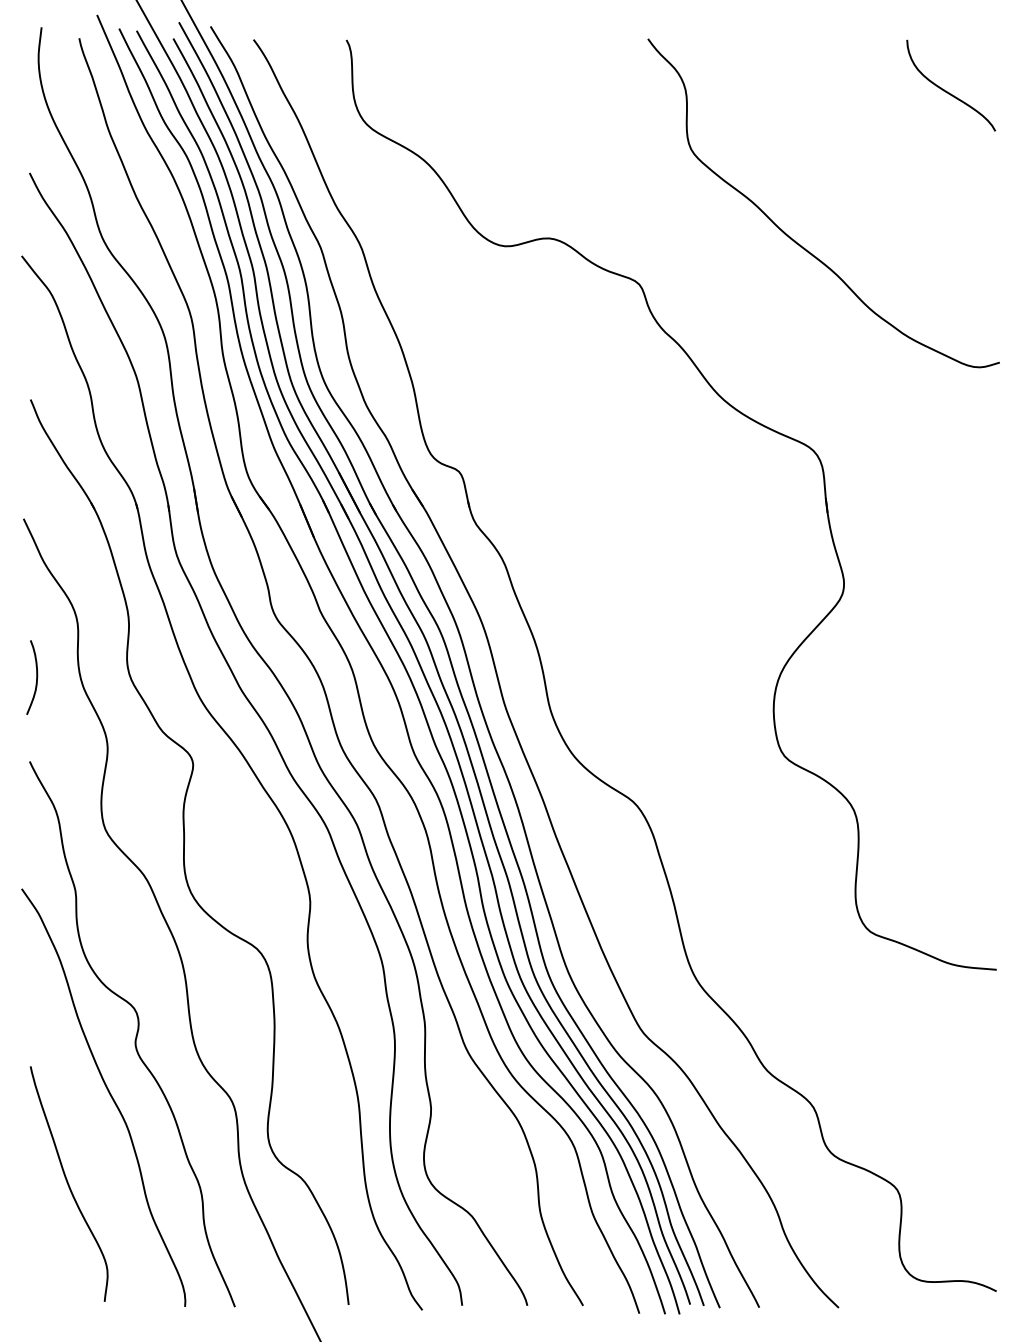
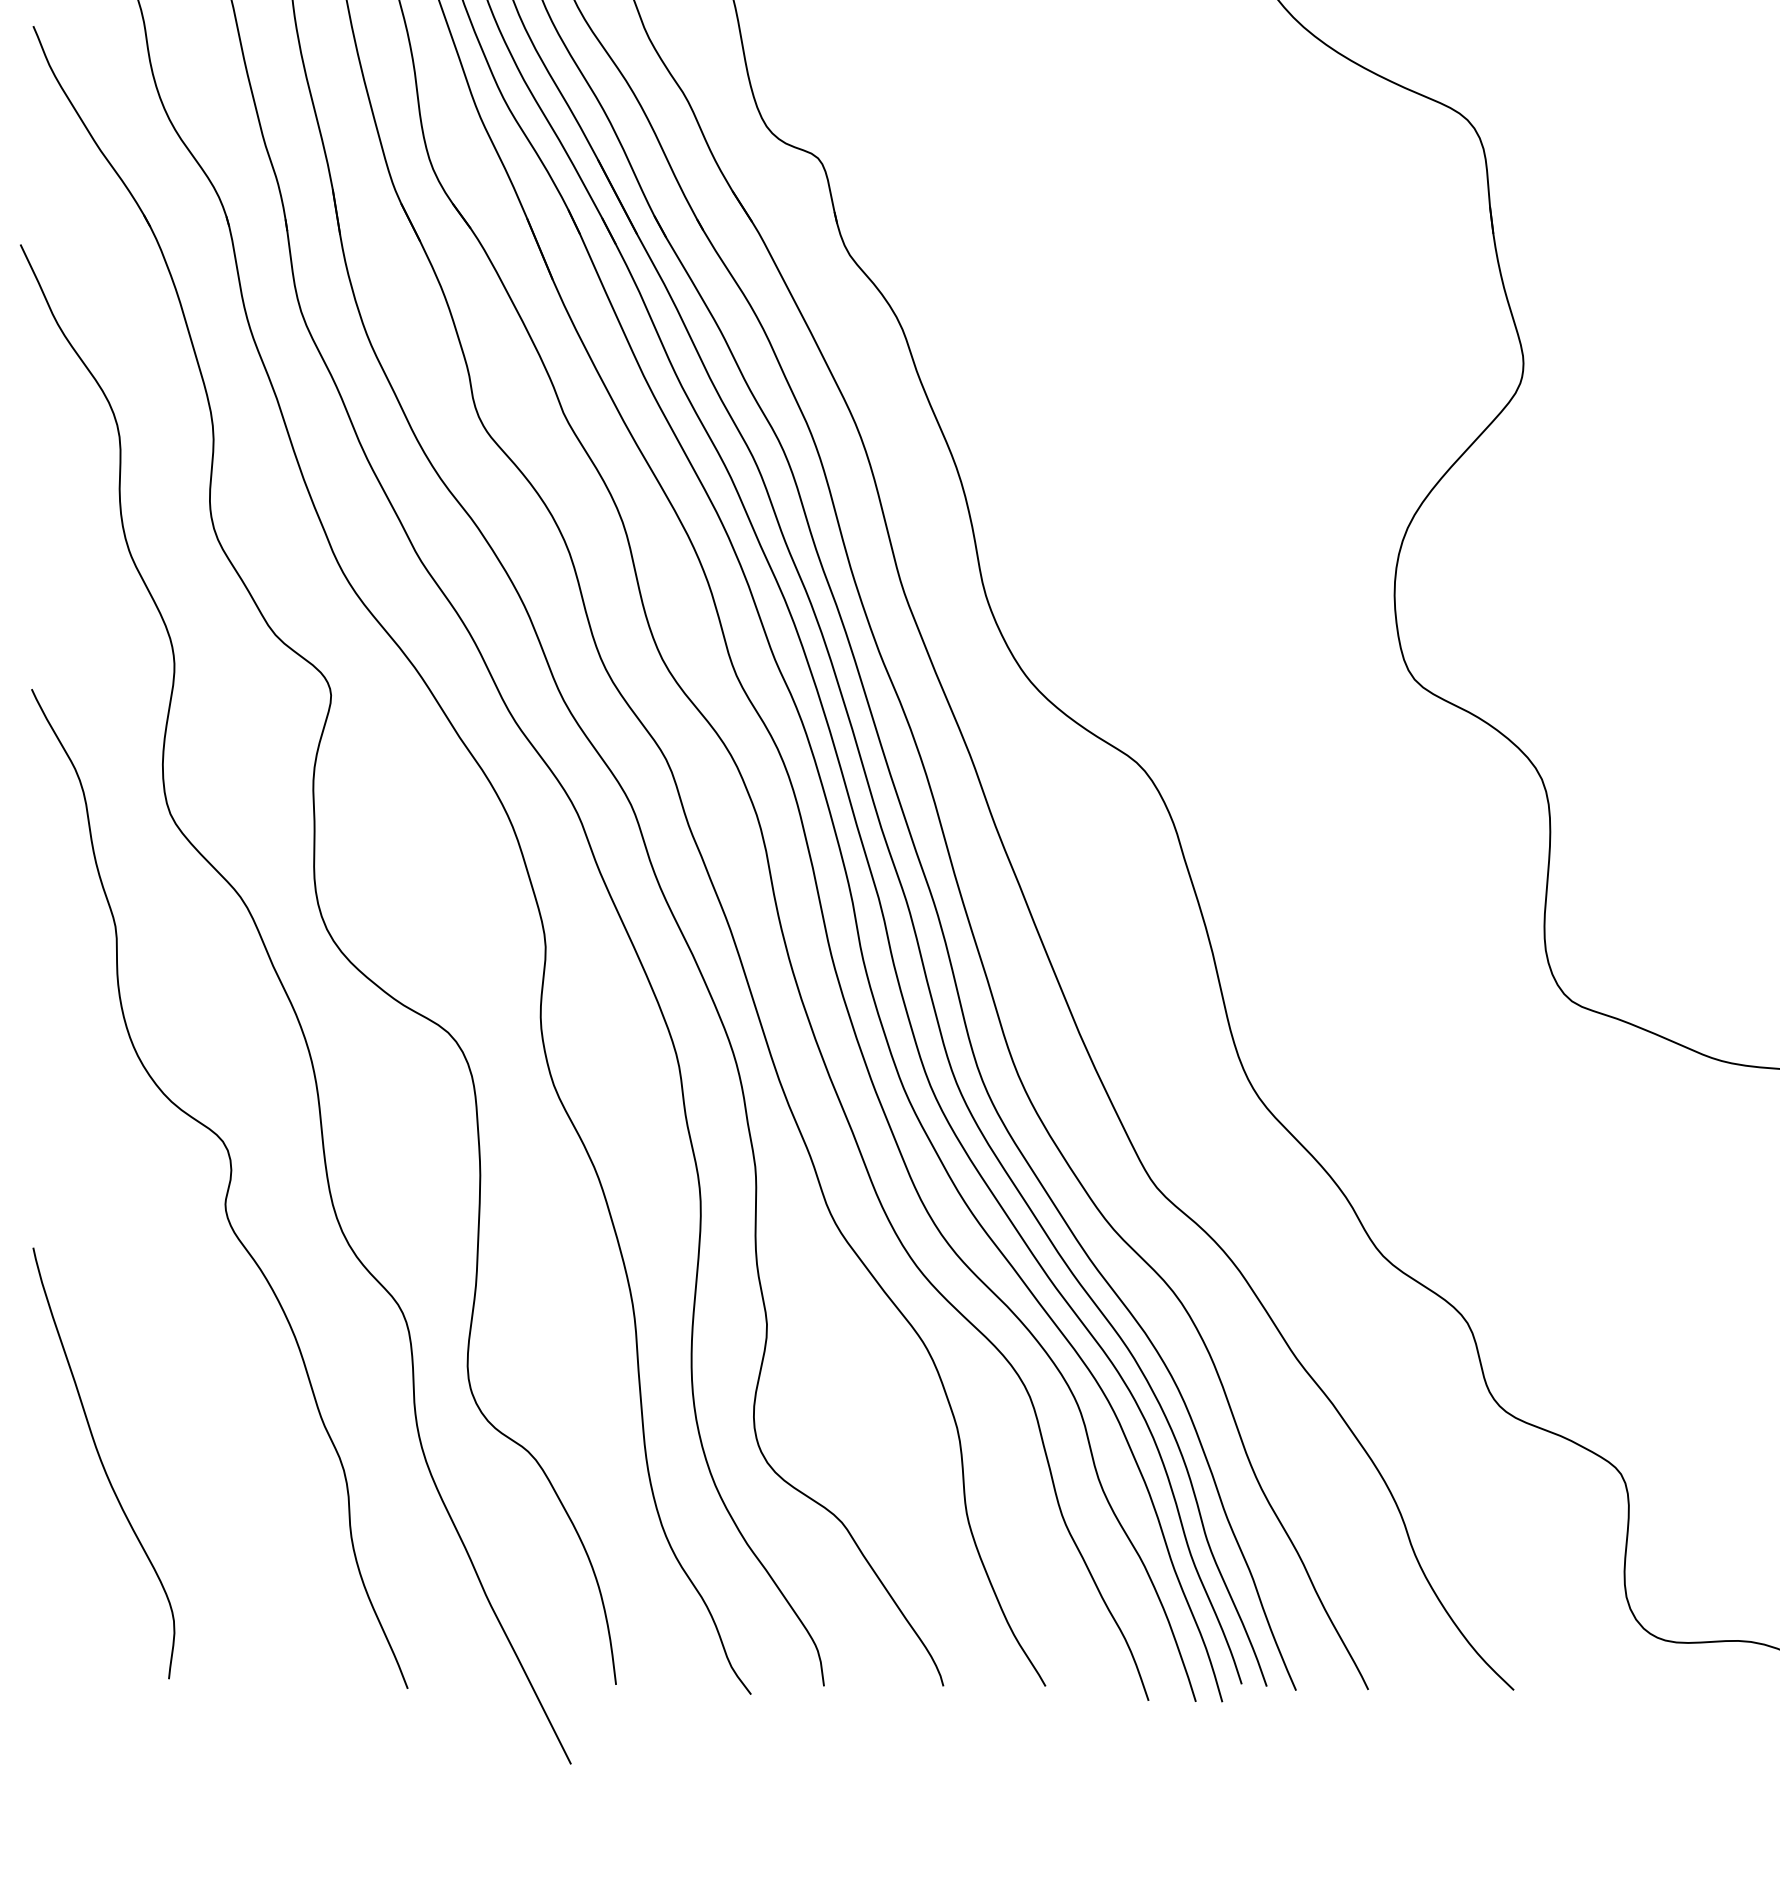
curve: (36, 677) -> (44, 535), removed
curve: (108, 1093) -> (175, 1297), removed

